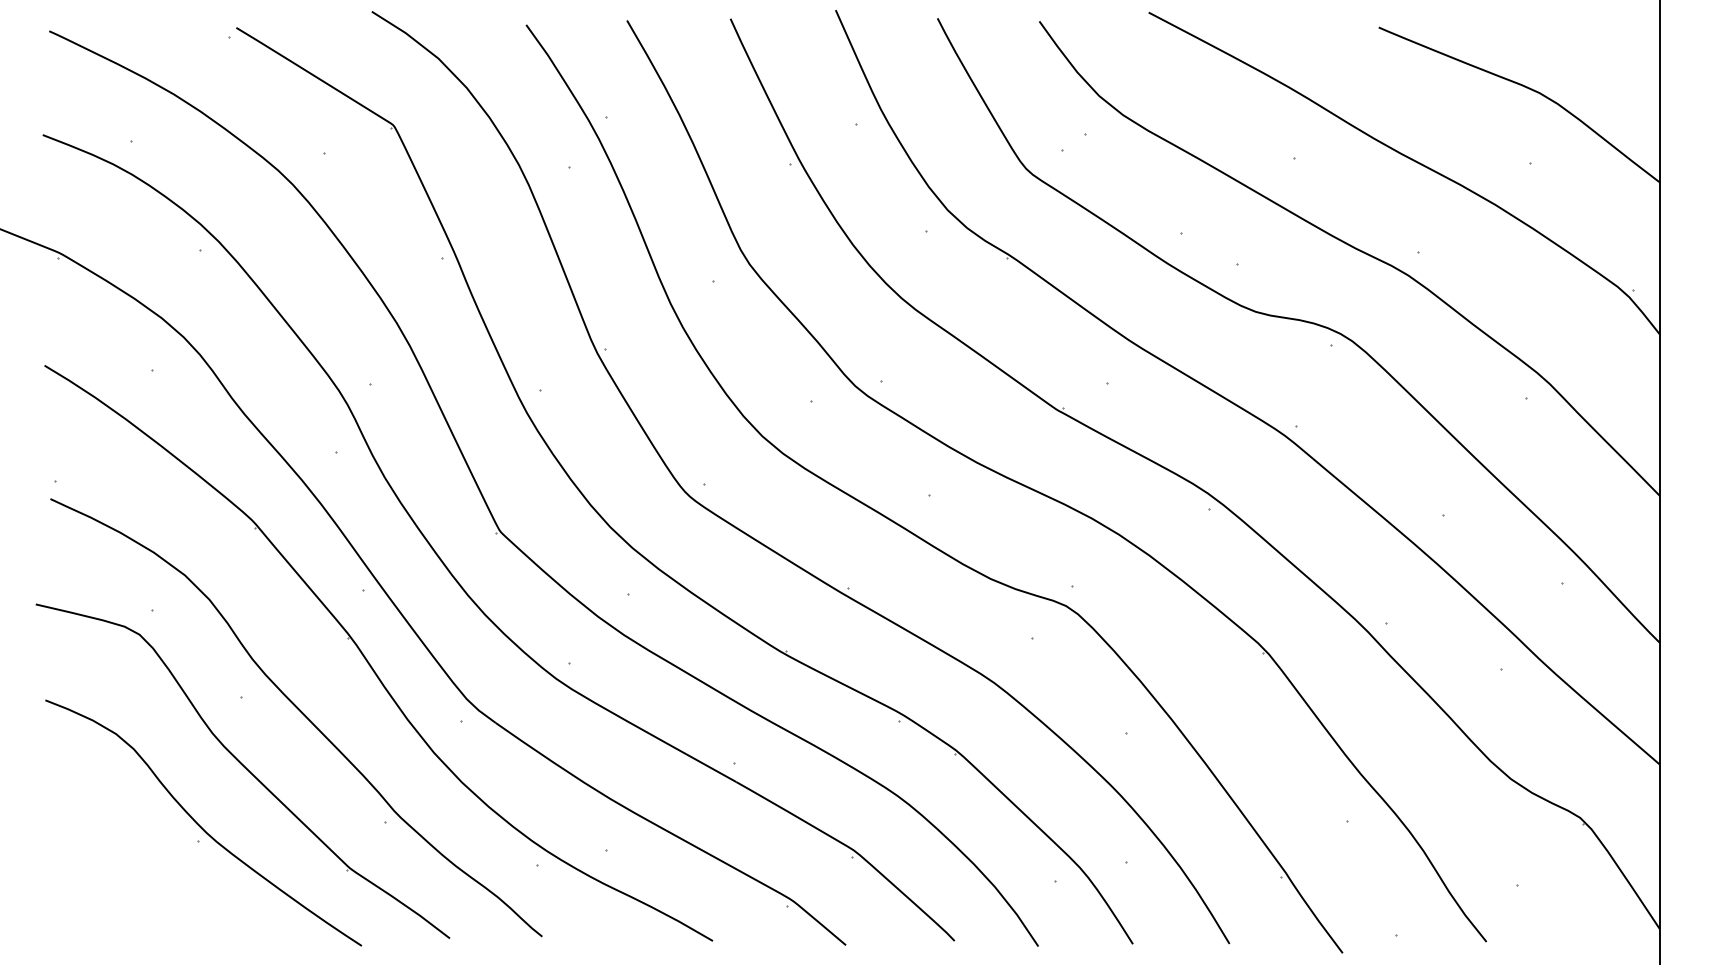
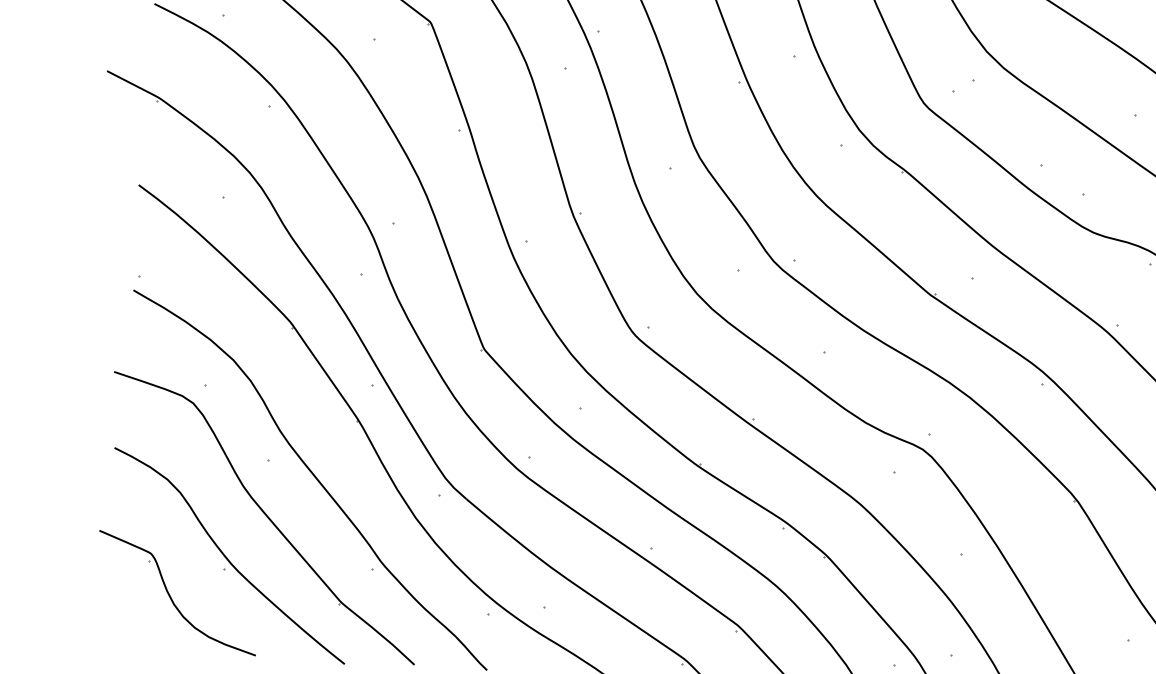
part: (134, 881) -> (171, 596), added

